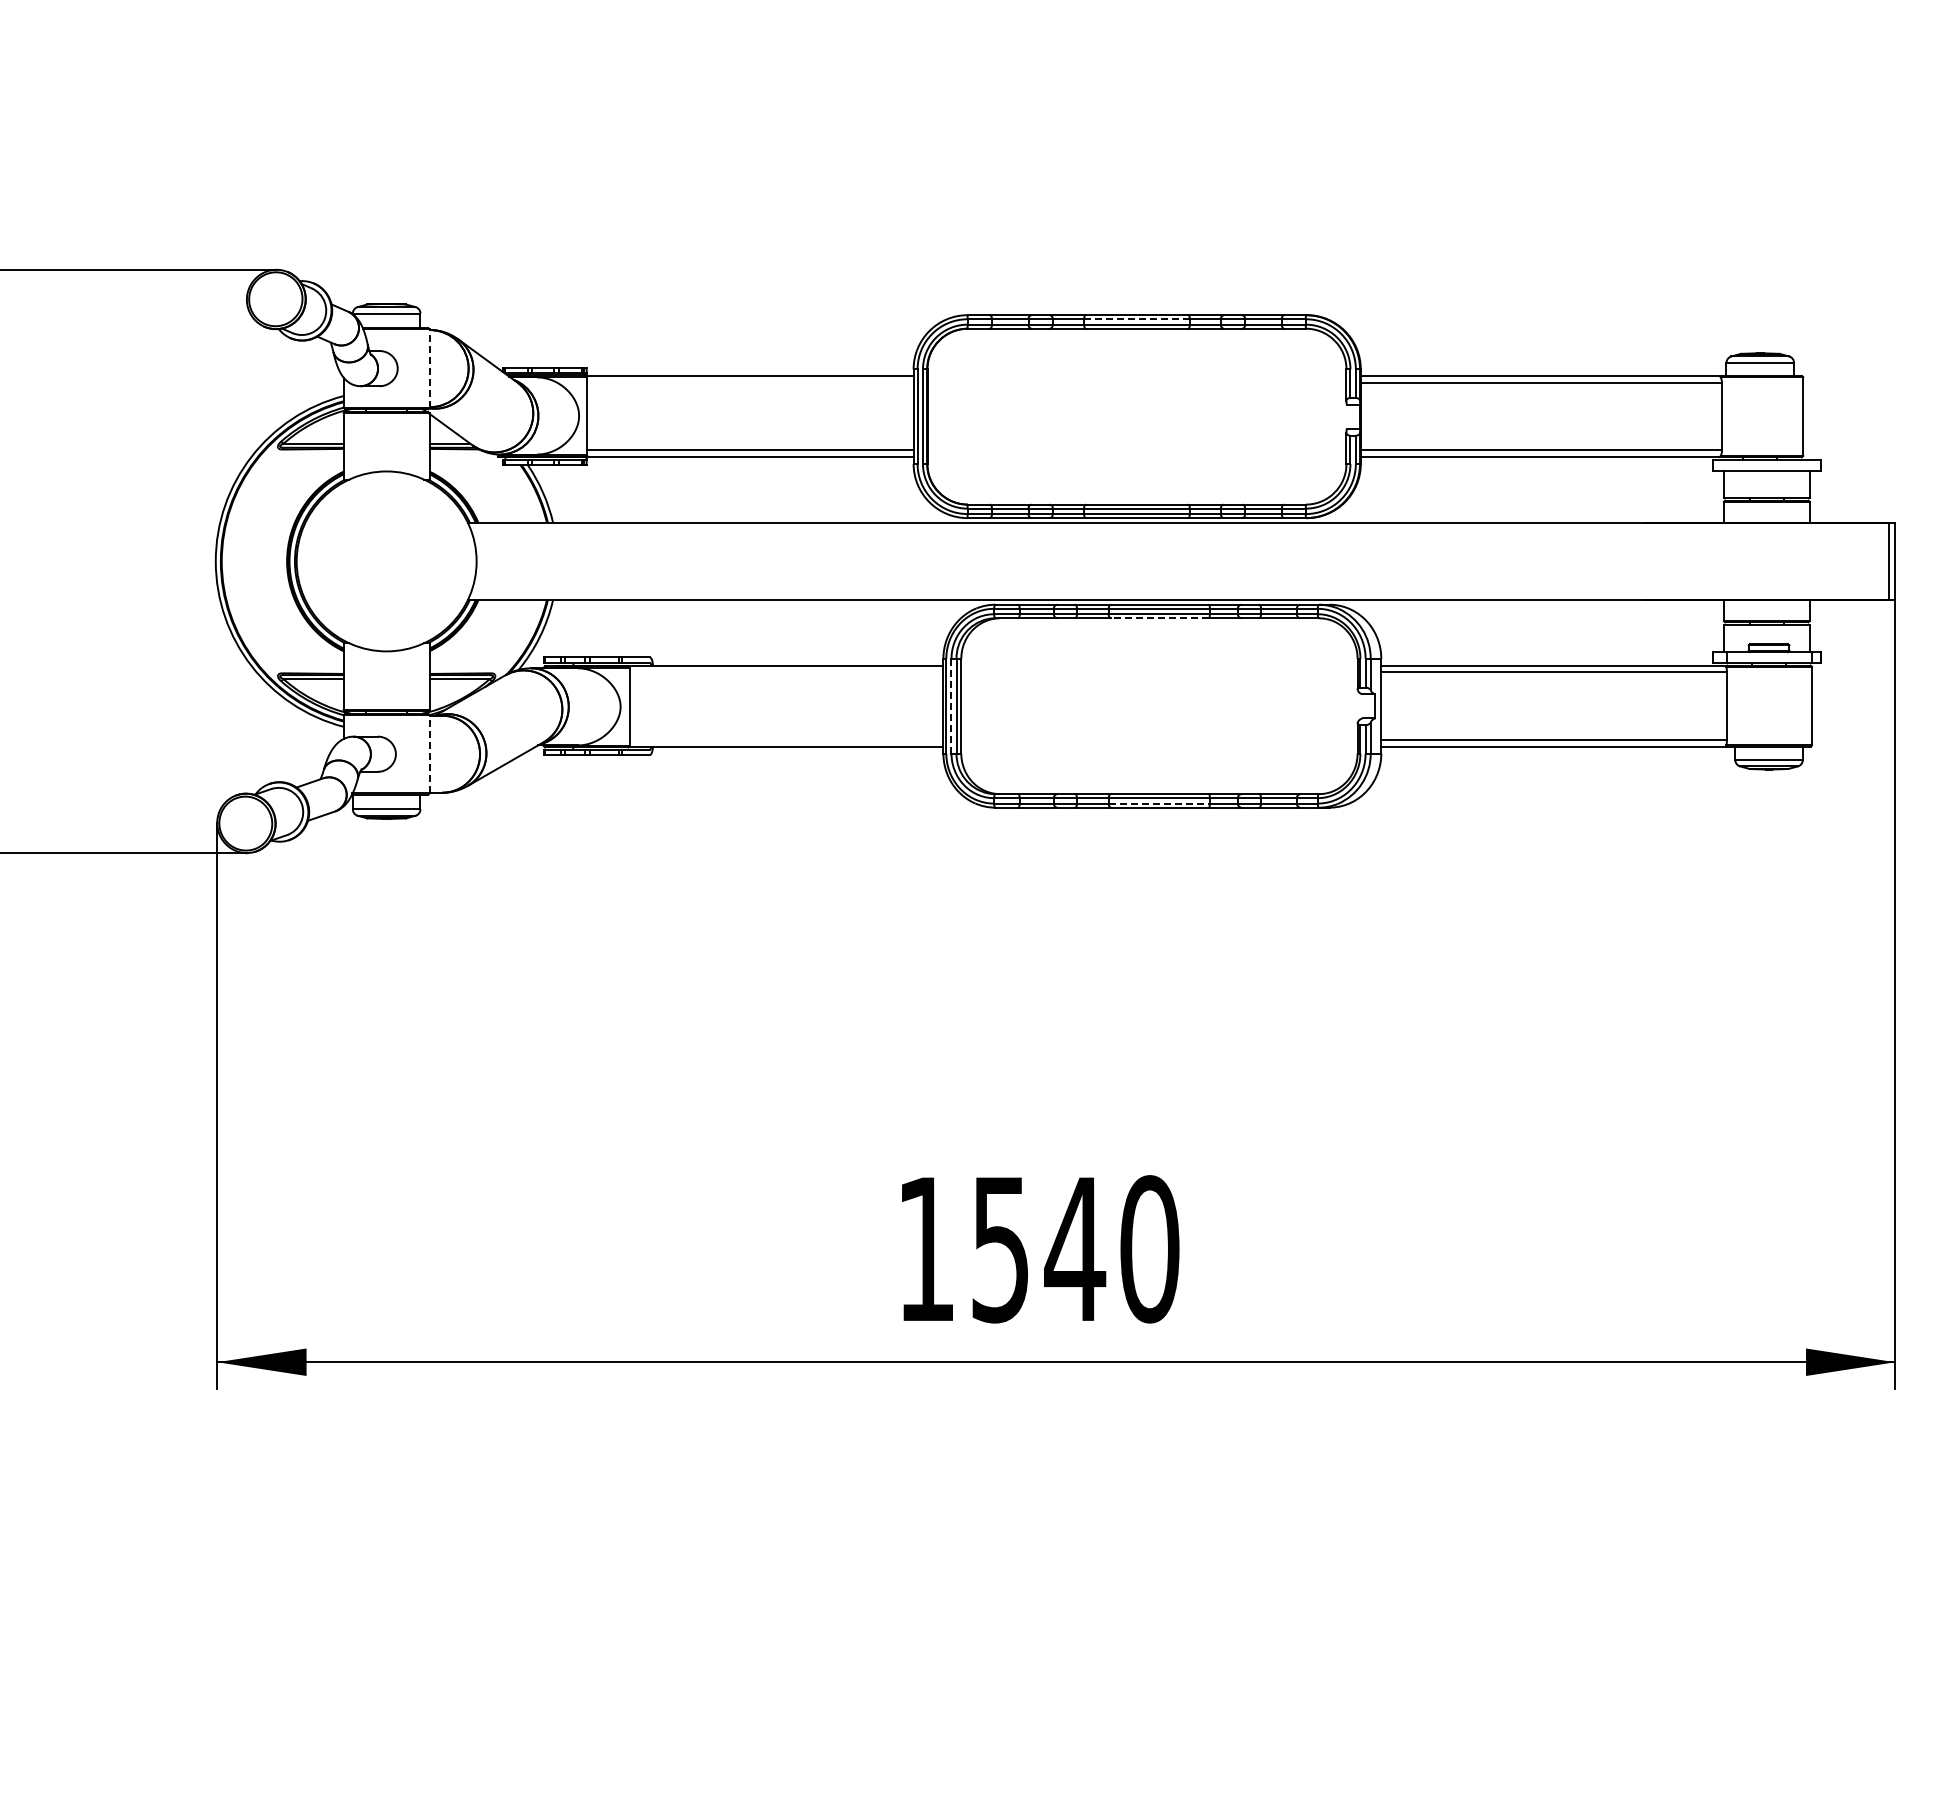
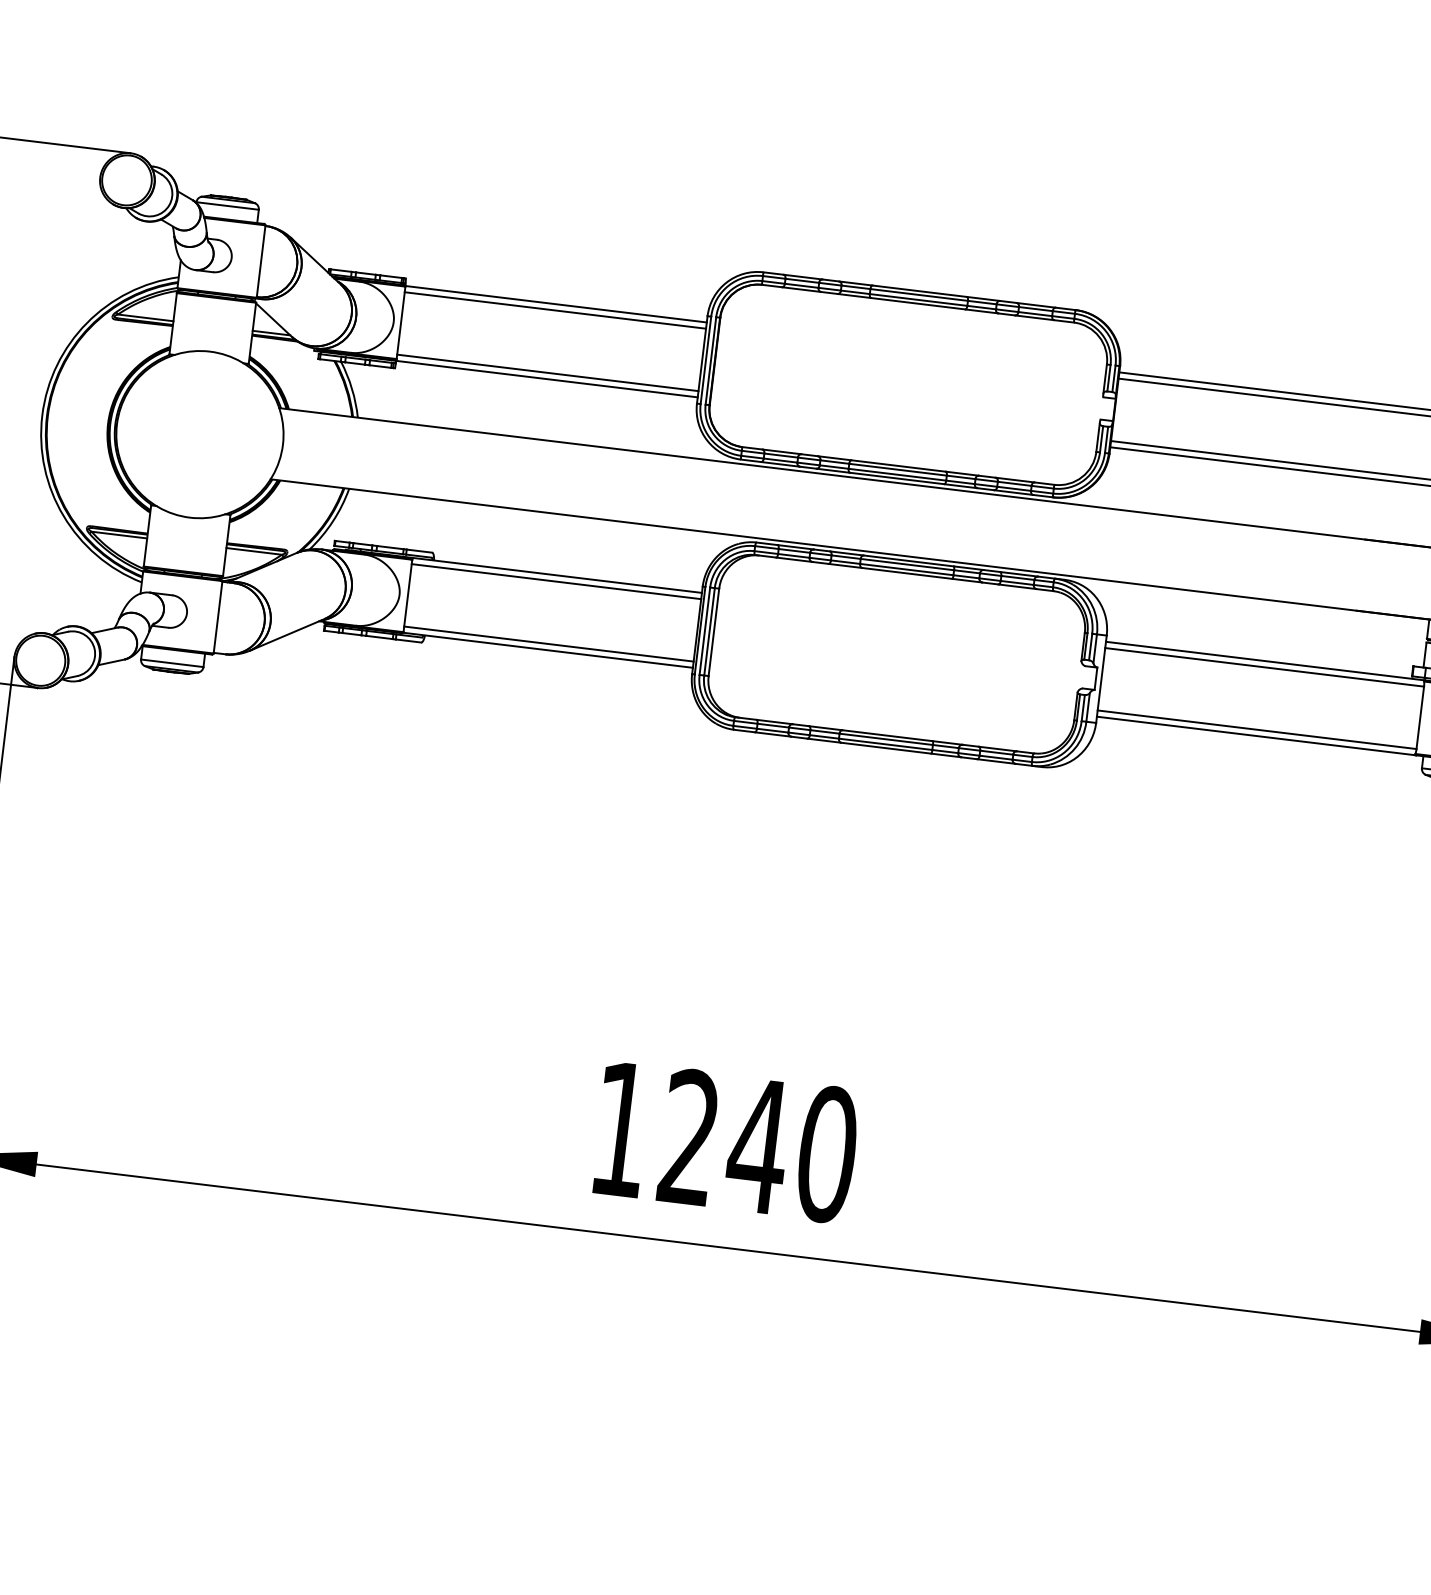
line: (1136, 319) -> (918, 295), dashed -> solid
line: (429, 368) -> (261, 261), dashed -> solid
line: (750, 382) -> (555, 310), added
line: (1159, 618) -> (906, 573), dashed -> solid
line: (786, 672) -> (556, 581), added
line: (951, 705) -> (704, 630), dashed -> solid
line: (786, 740) -> (548, 644), added
line: (429, 753) -> (218, 616), dashed -> solid
line: (1159, 803) -> (885, 744), dashed -> solid
text: (999, 1249) -> (688, 1137), 1540 -> 1240

